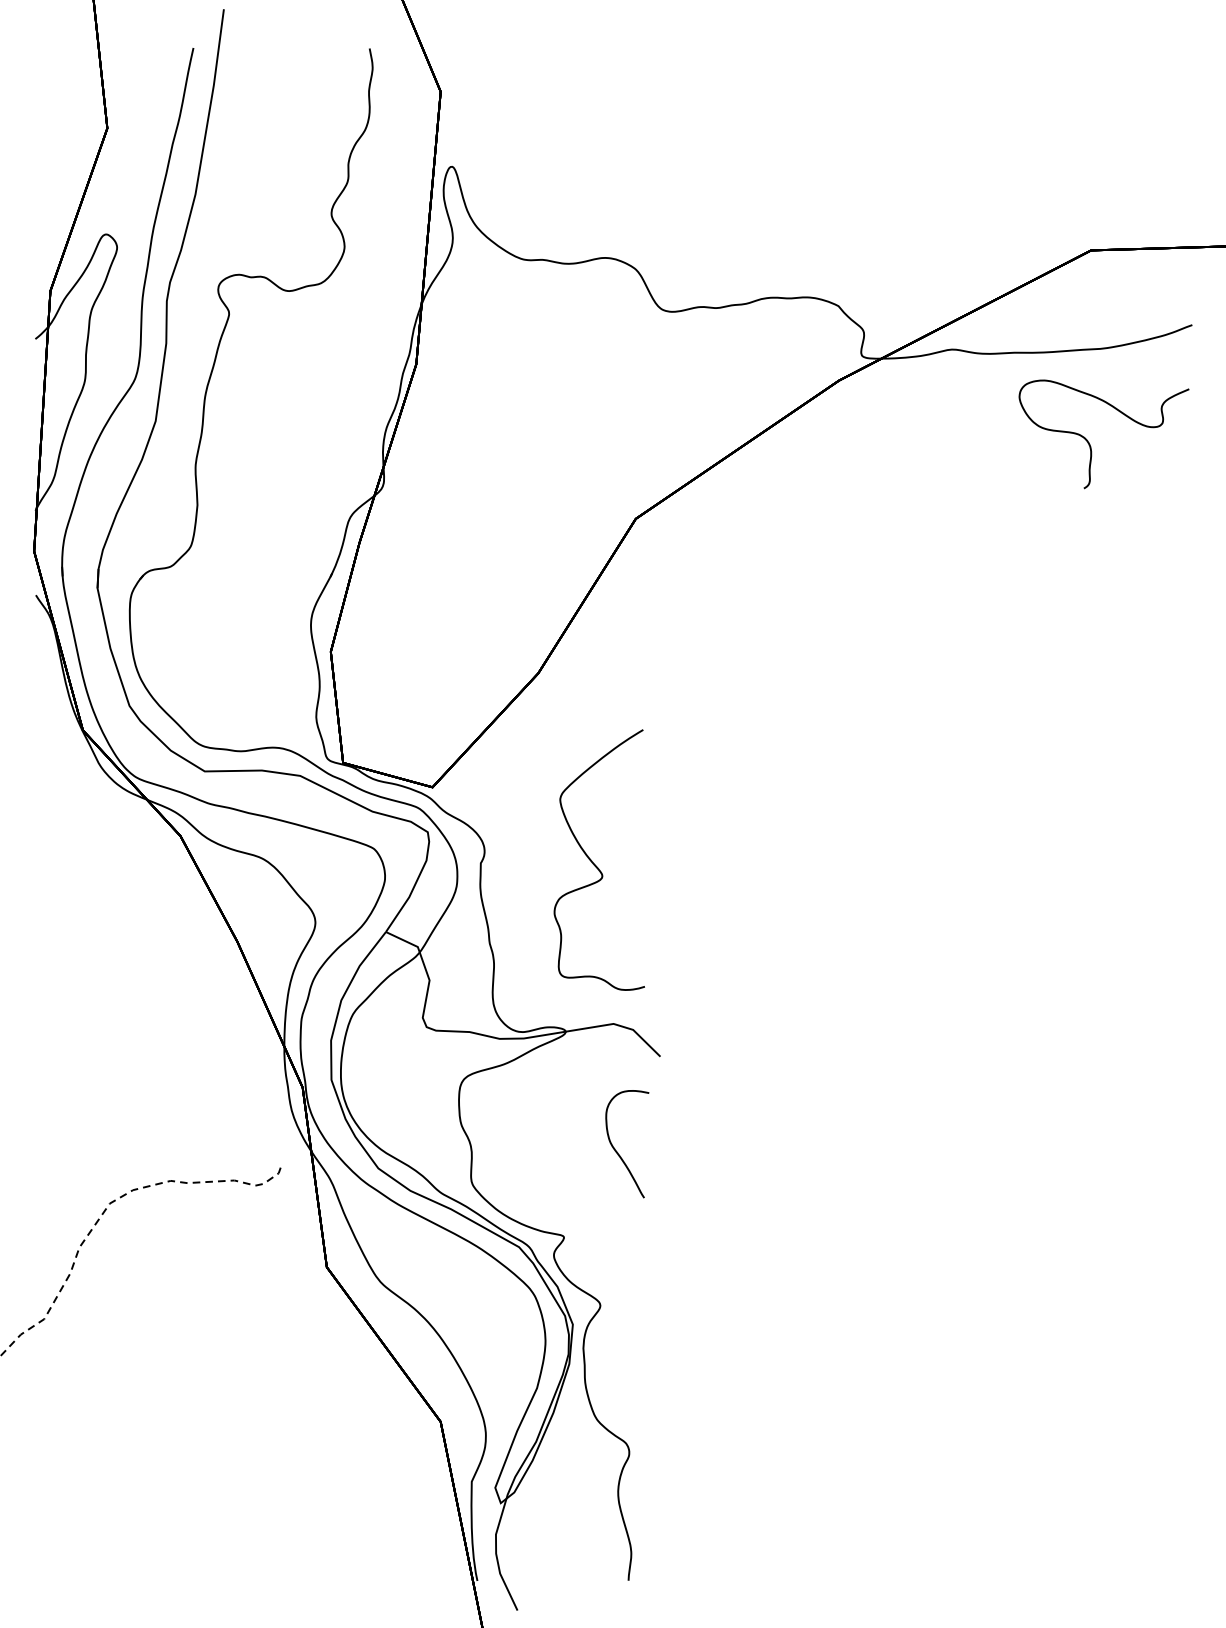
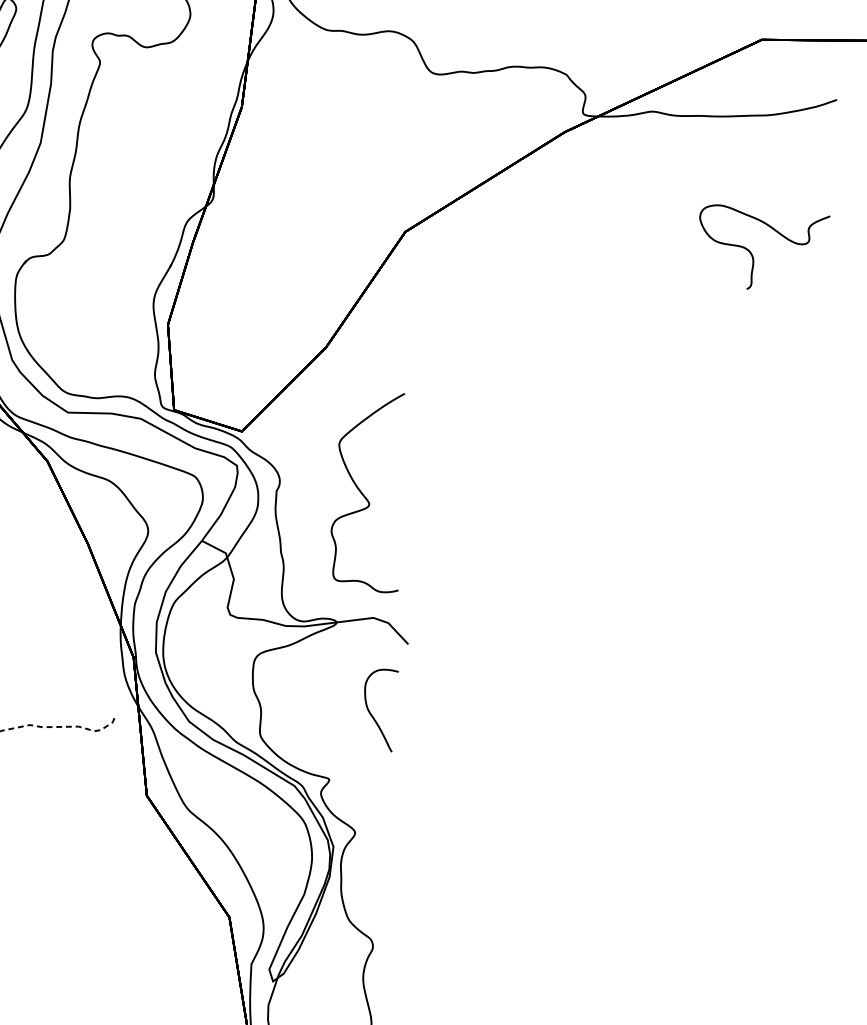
curve: (1089, 442) -> (752, 254), moved

